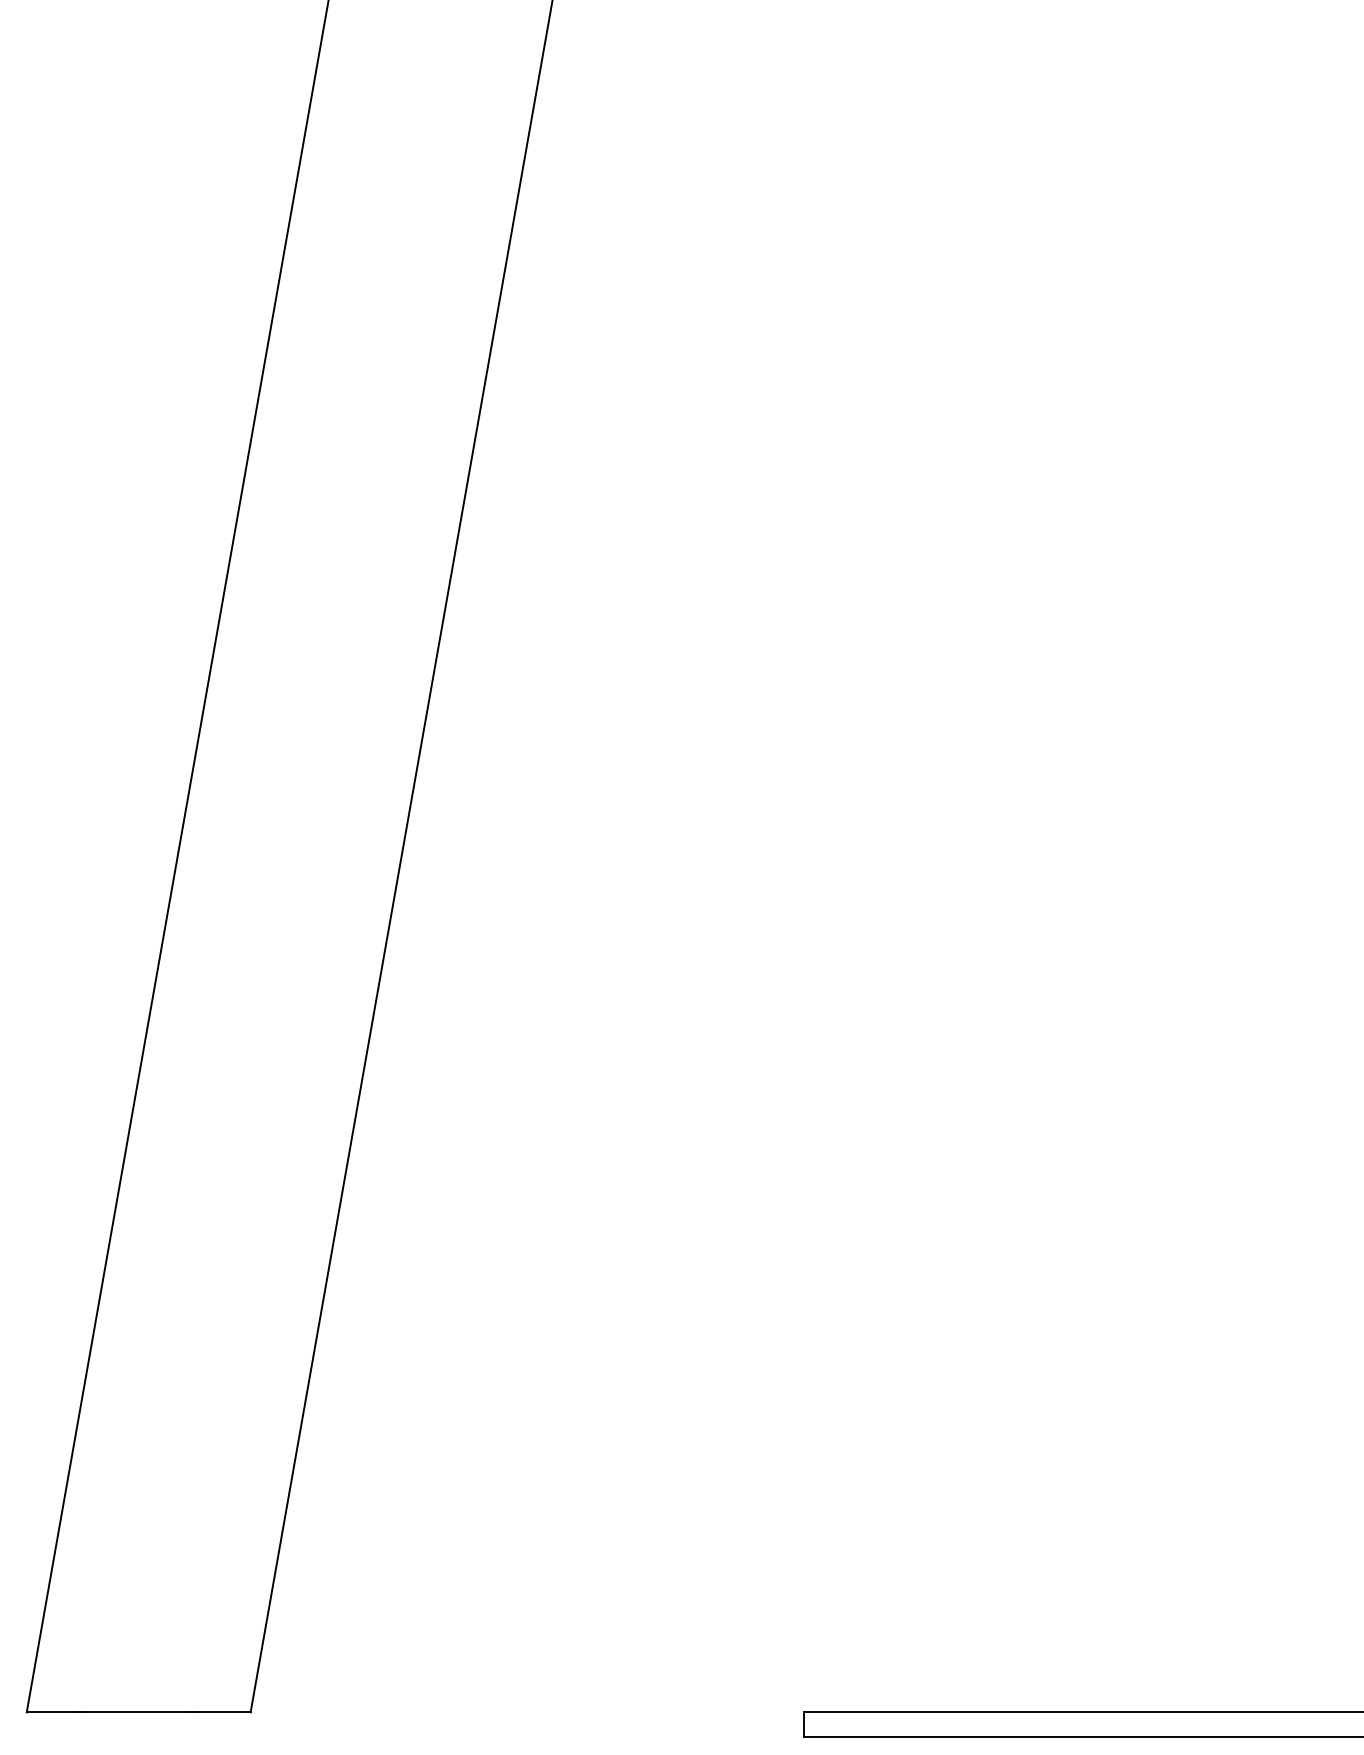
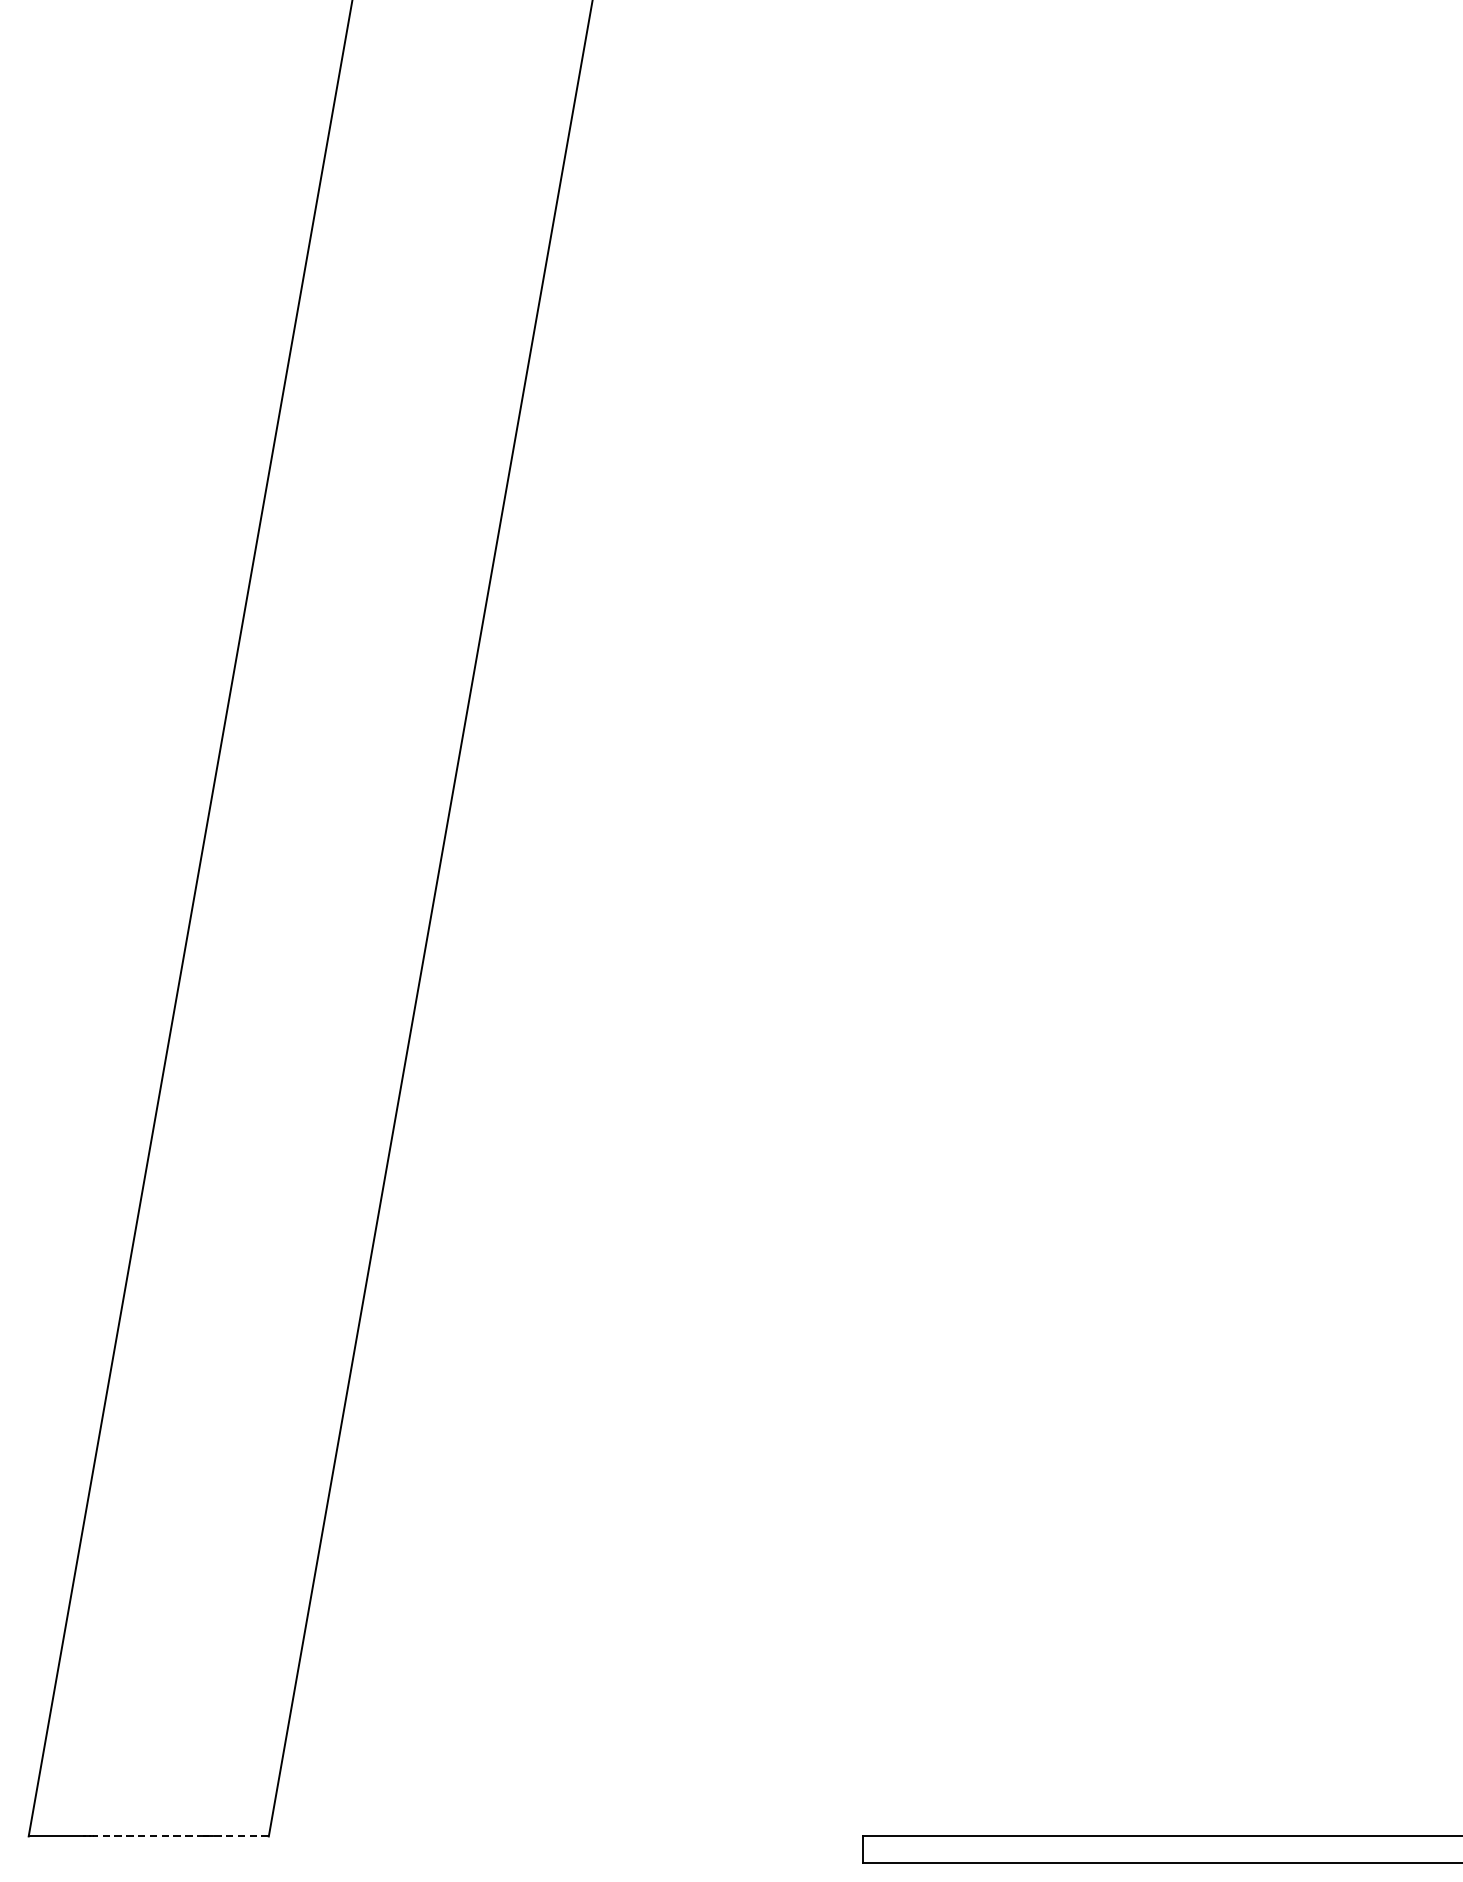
line: (138, 1712) -> (148, 1836), solid -> dashed
line: (224, 1712) -> (240, 1836), solid -> dashed

